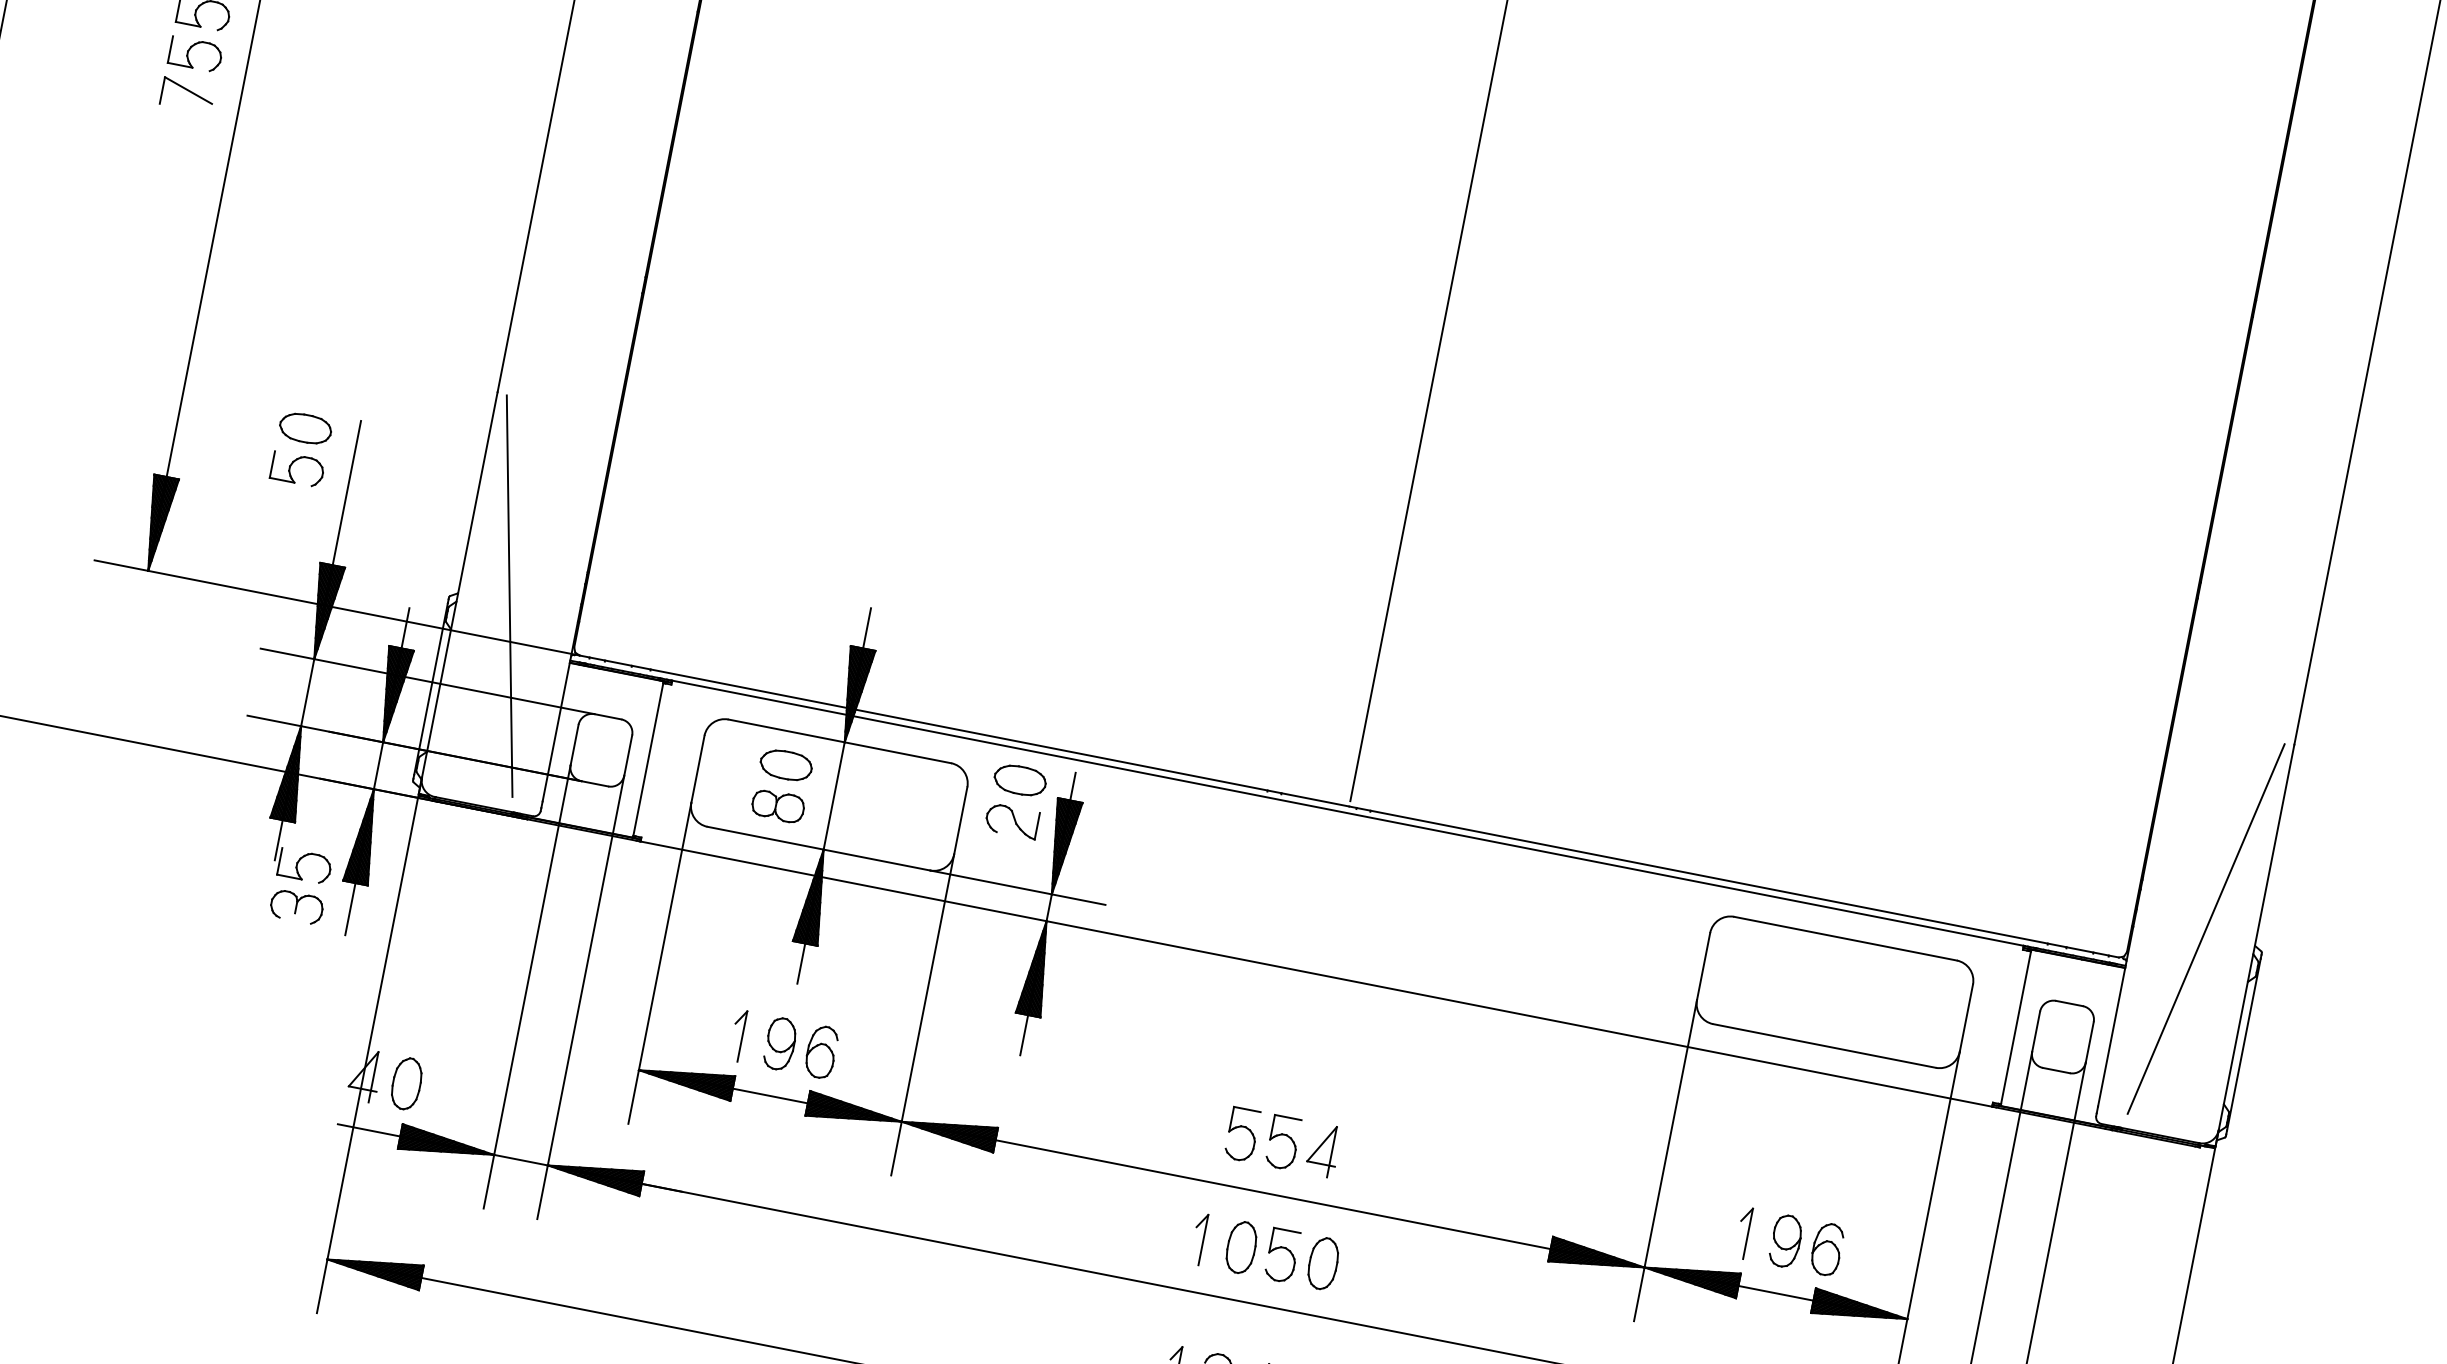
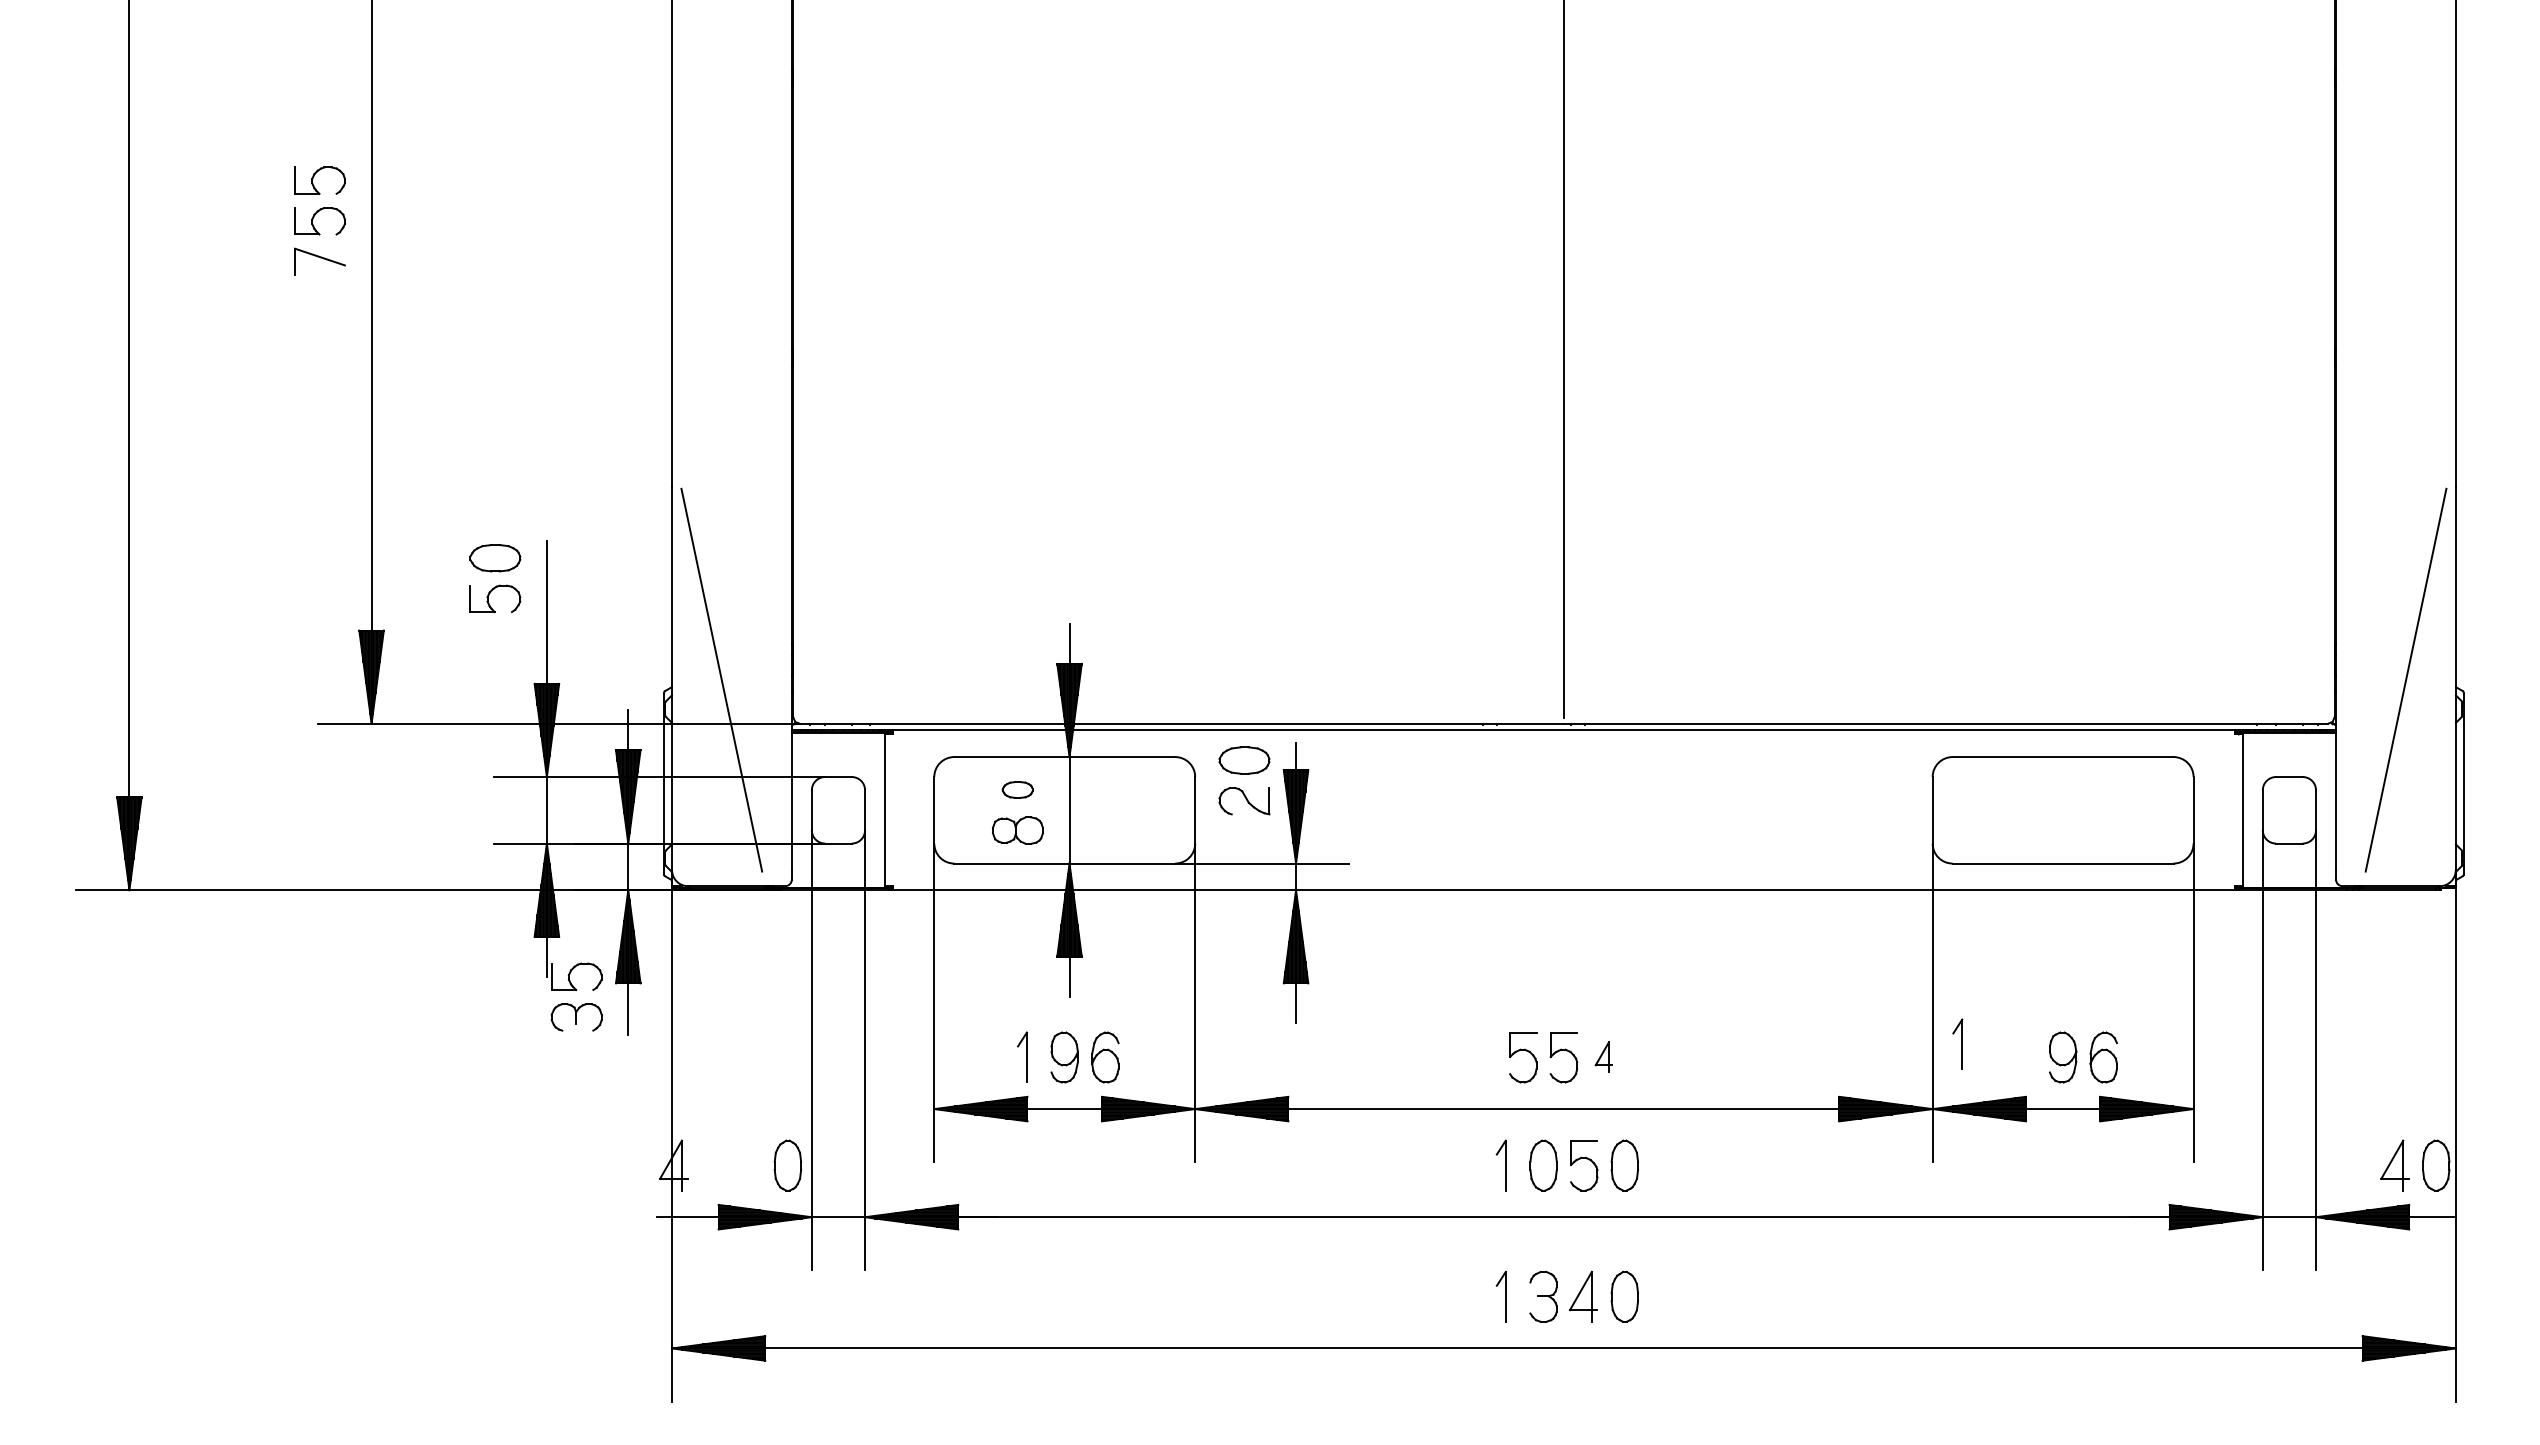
part: (785, 764) -> (1017, 789), size x0.6
part: (406, 1083) -> (787, 1165), moved
part: (1323, 1149) -> (1603, 1056), size x0.6
part: (1743, 1231) -> (1957, 1043), moved

